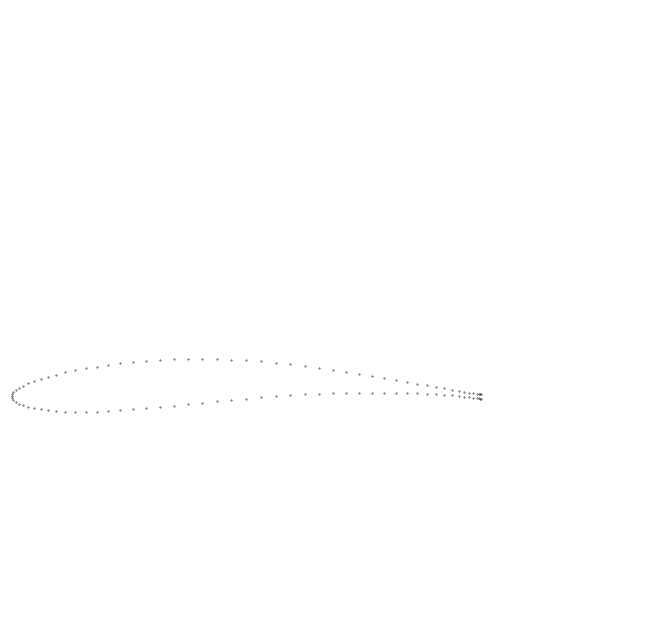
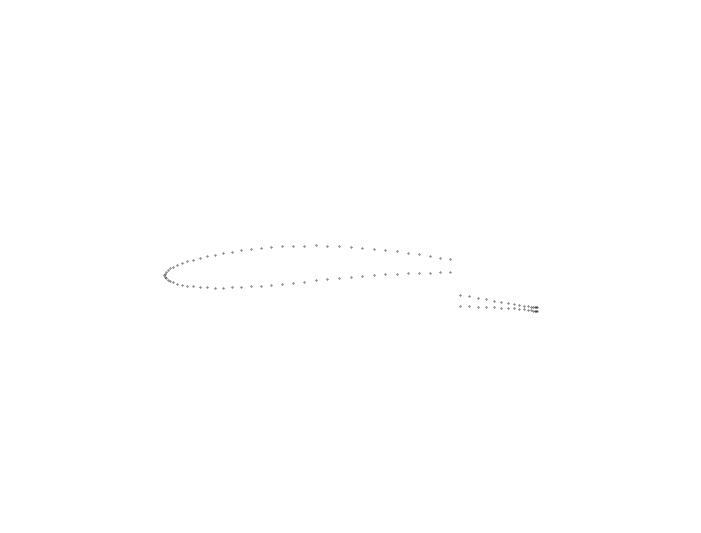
part: (432, 389) -> (498, 303), moved

